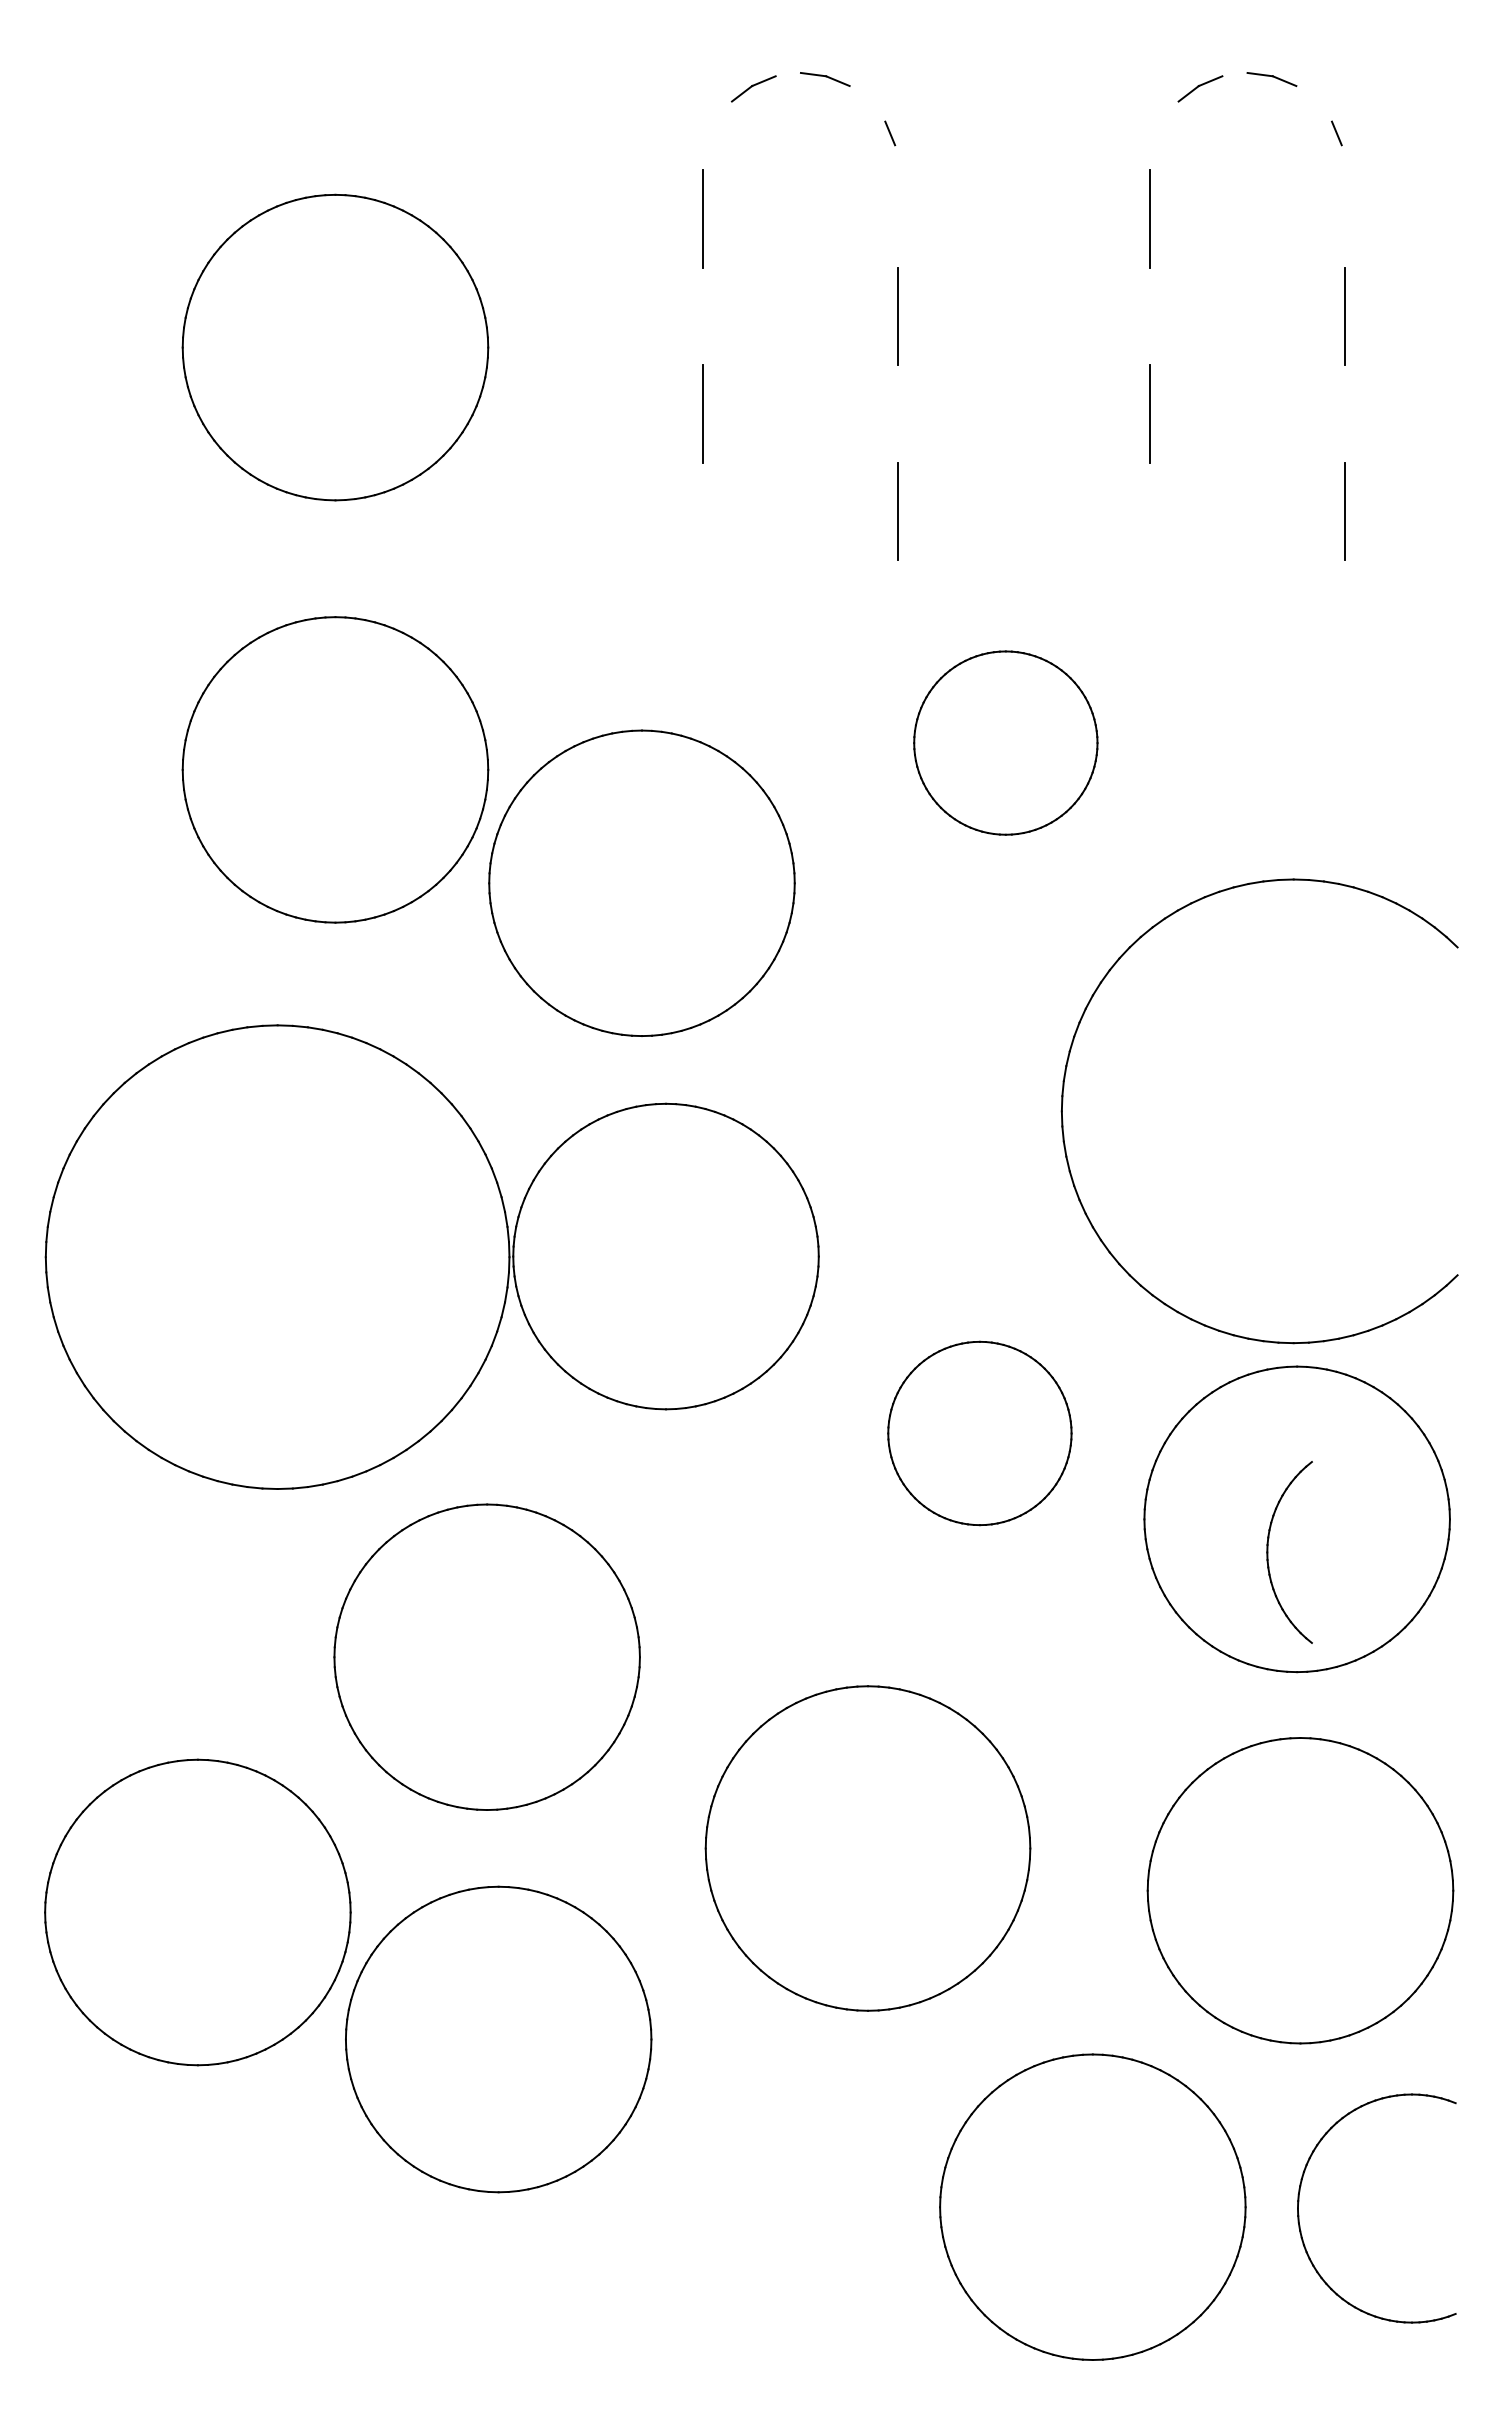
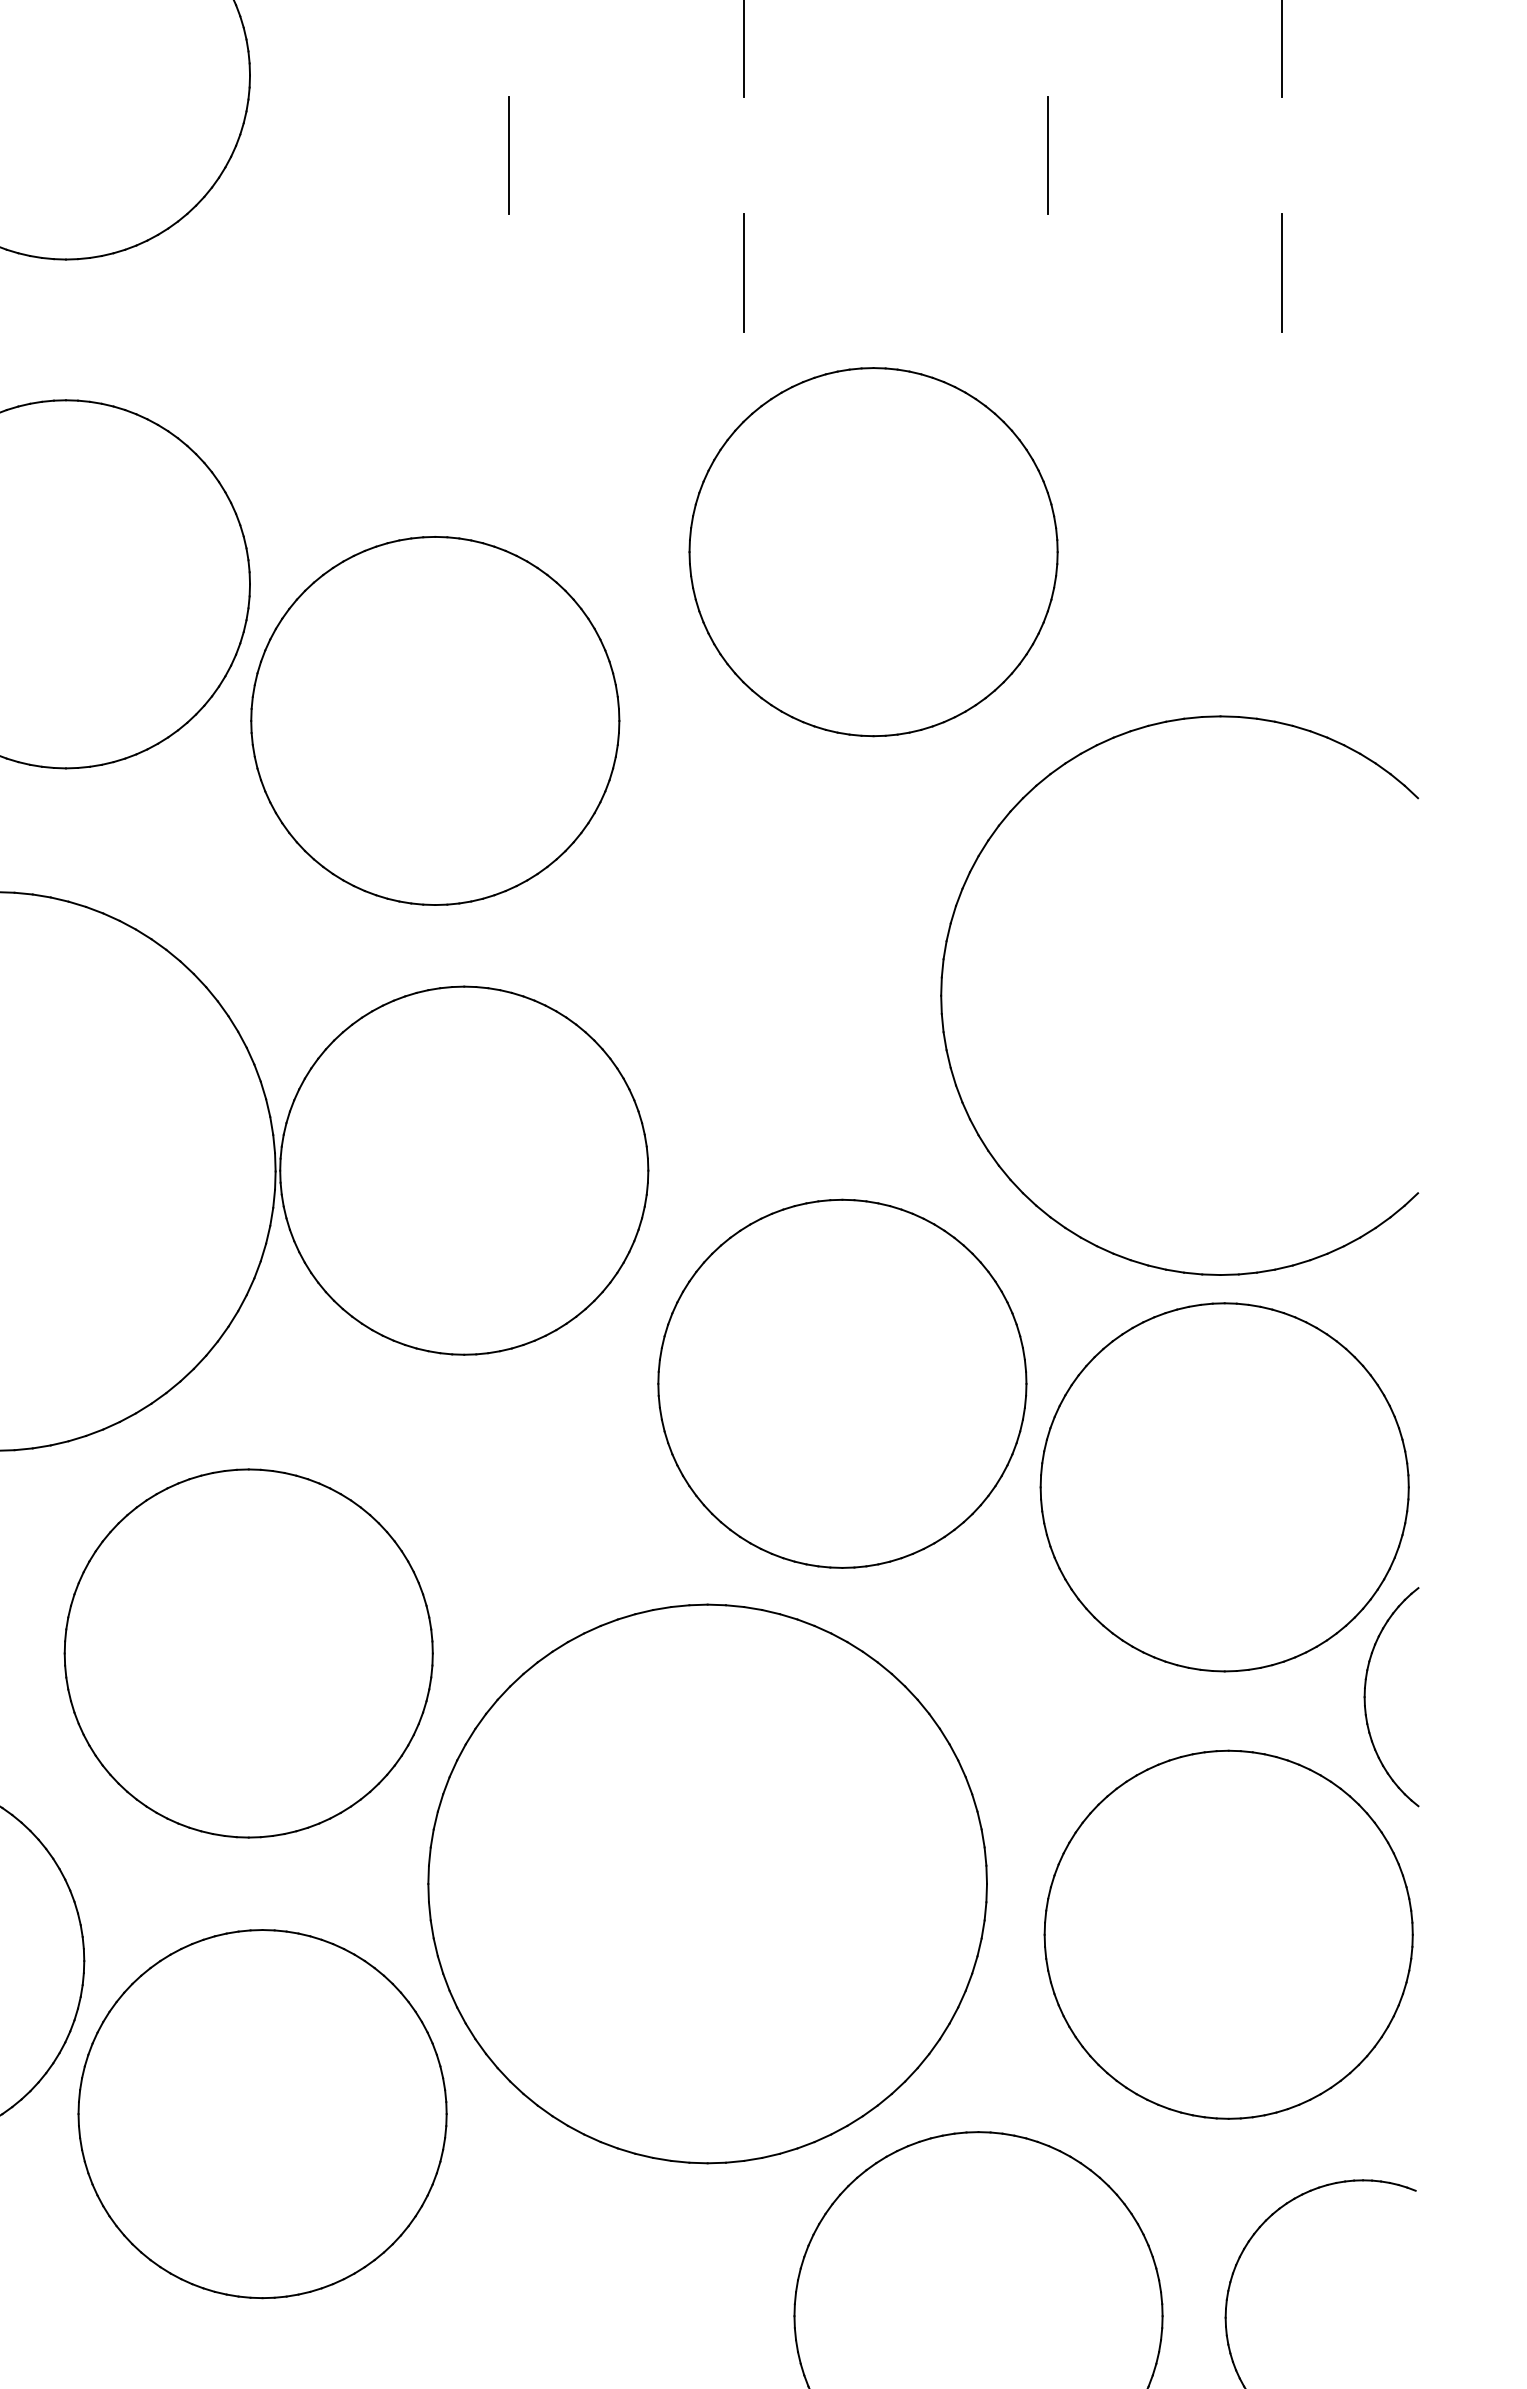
part: (1005, 742) -> (873, 551), size x1.67
part: (979, 1433) -> (841, 1383), size x1.67
part: (1268, 1552) -> (1366, 1697), moved
part: (867, 1848) -> (707, 1883), size x1.43

